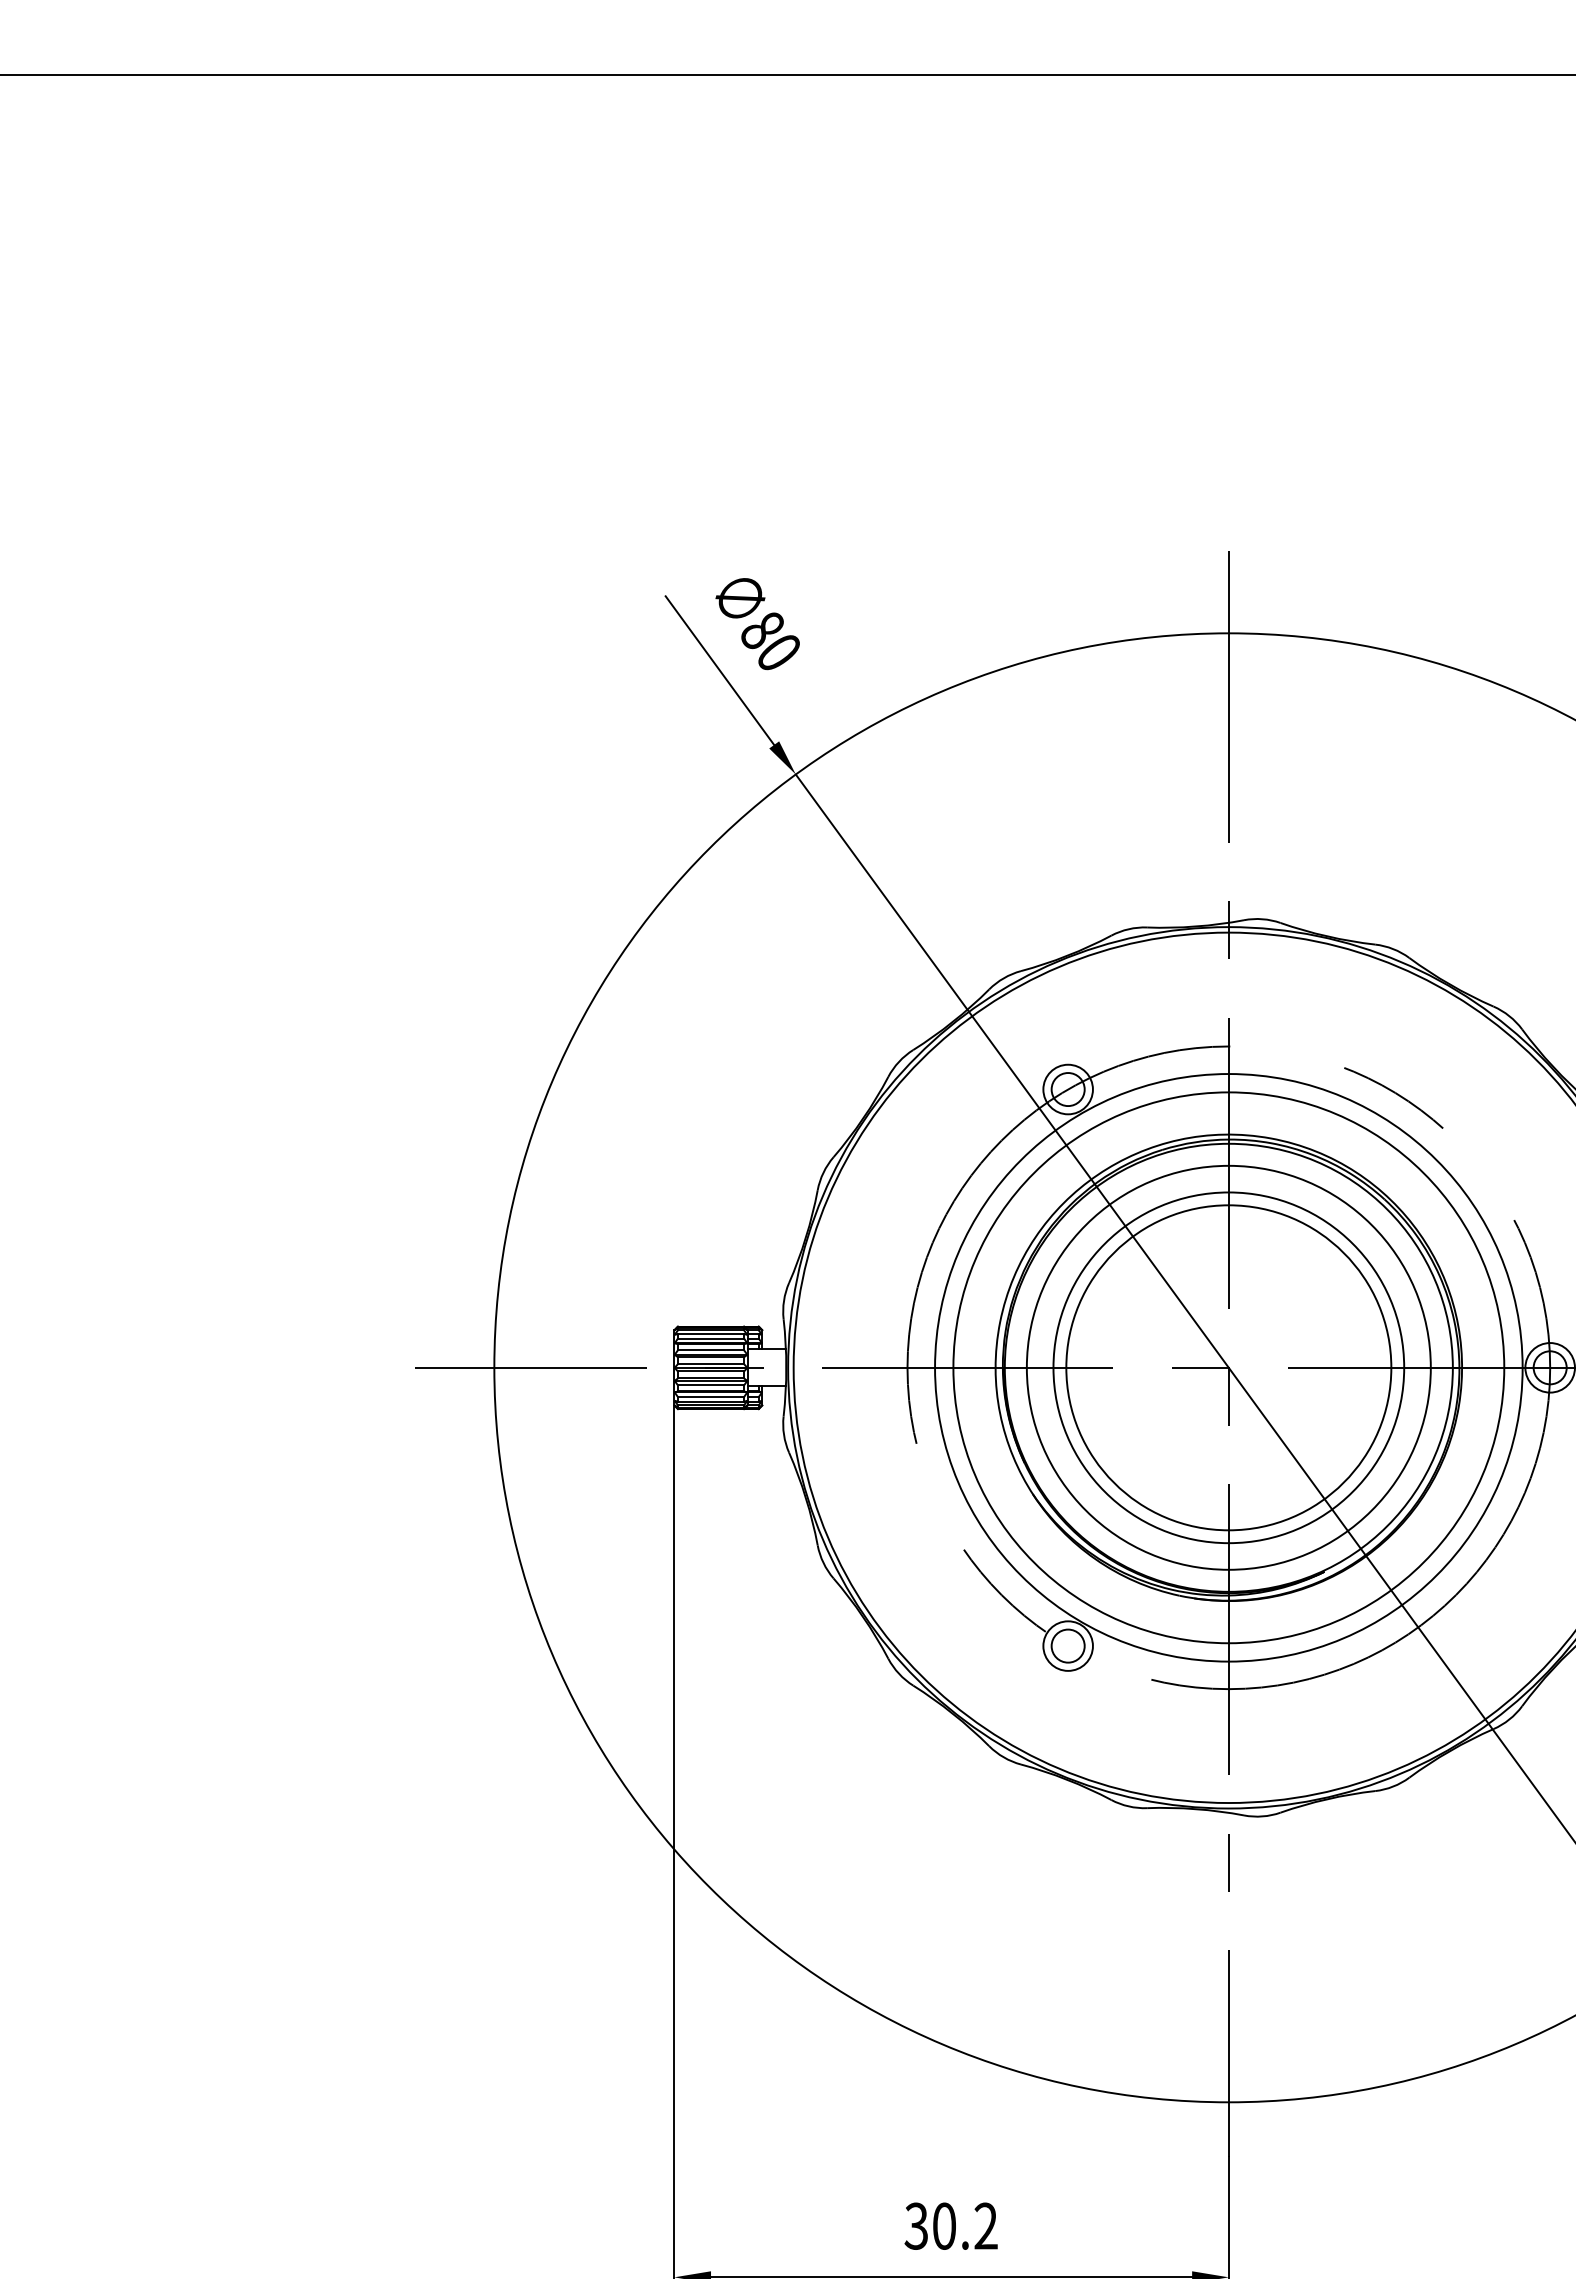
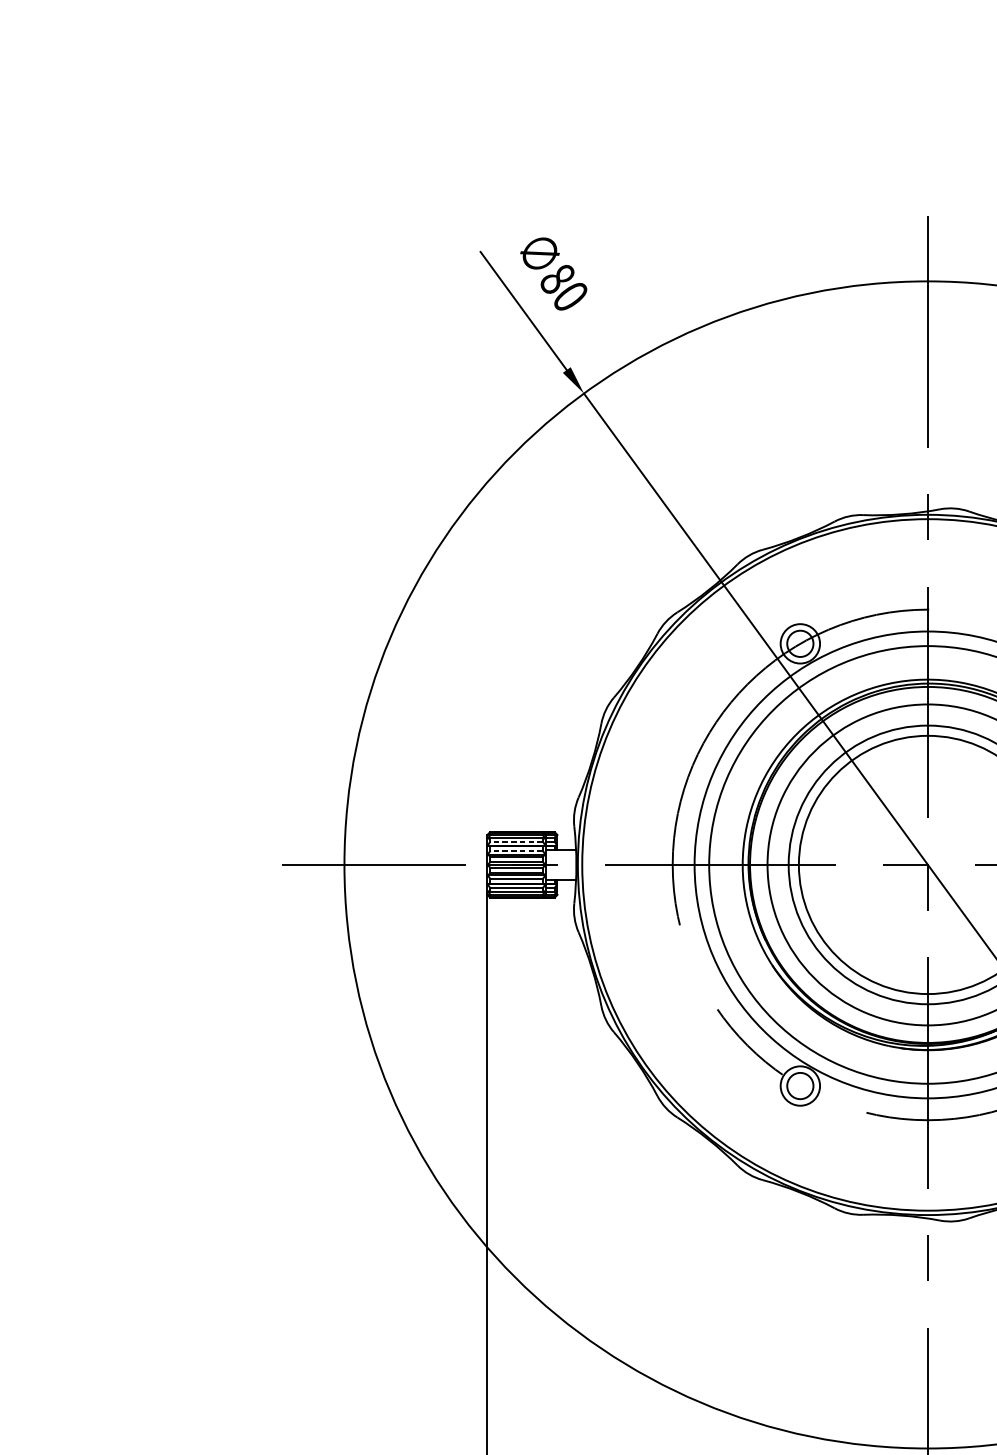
line: (710, 1338) -> (516, 841), solid -> dashed
line: (710, 1350) -> (516, 851), solid -> dashed

